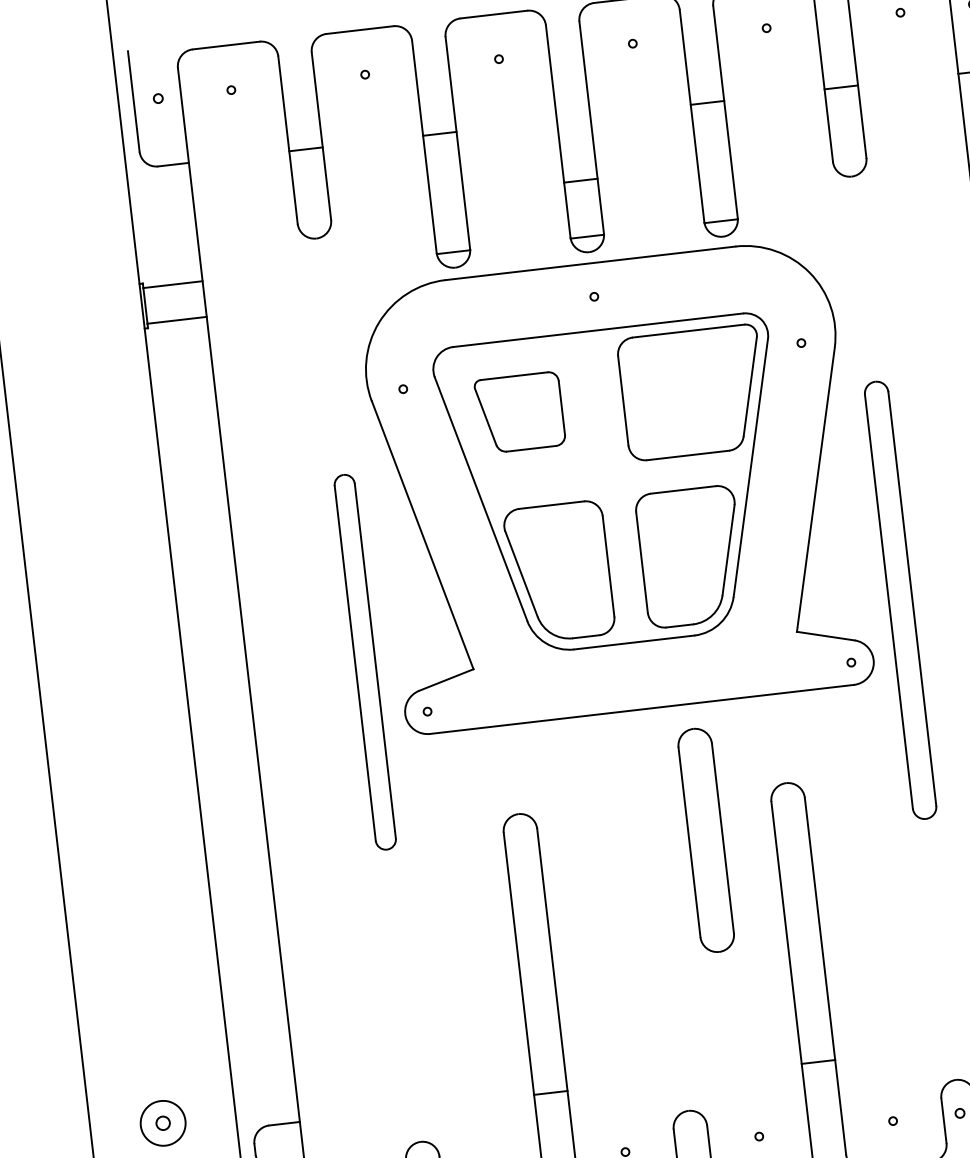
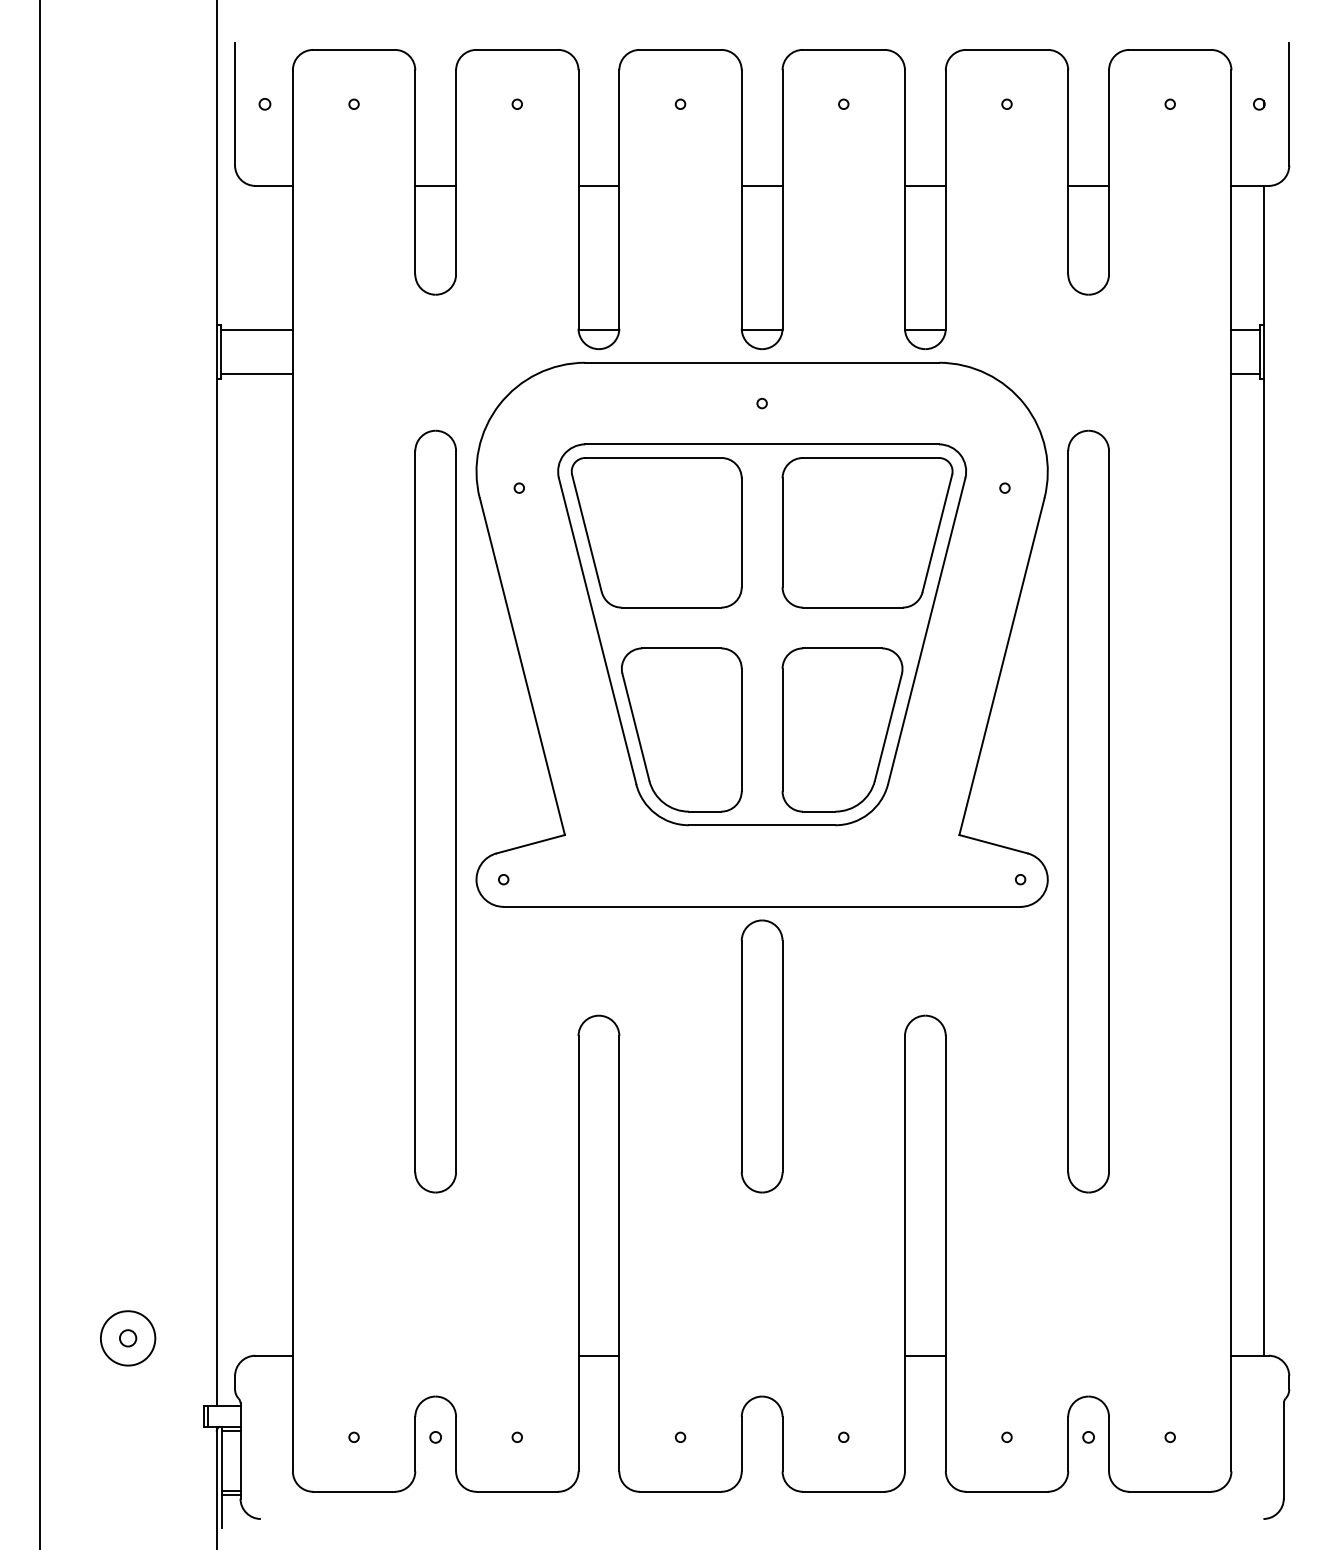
line: (580, 180) -> (761, 185), moved
part: (519, 412) -> (656, 532), size x1.67
part: (900, 600) -> (1088, 811), size x1.43
part: (365, 662) -> (435, 811), size x1.67
part: (705, 840) -> (761, 1056), moved

